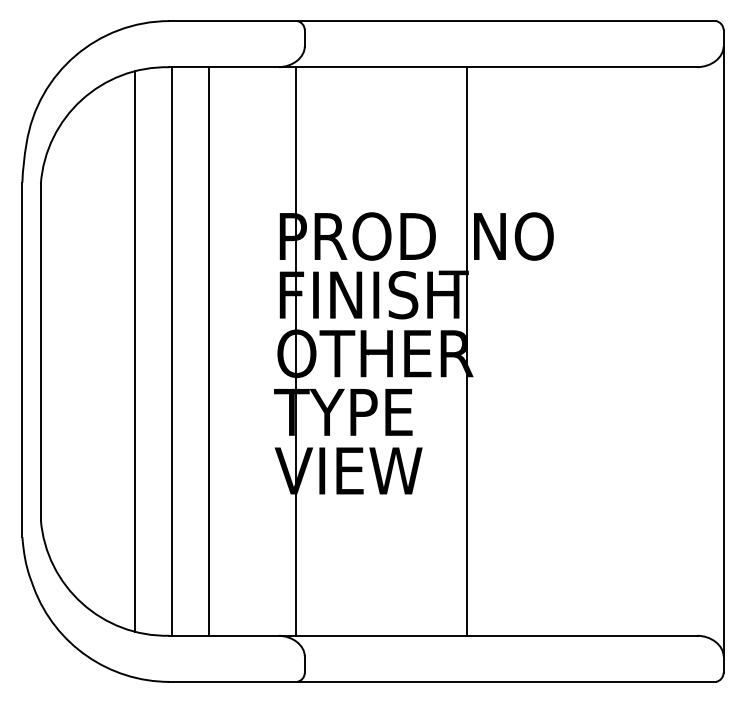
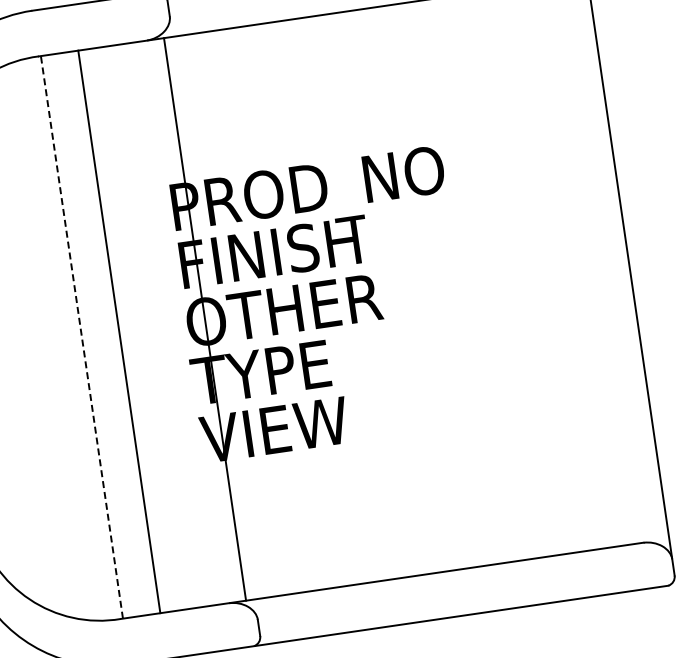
line: (171, 350) -> (81, 336), solid -> dashed
line: (135, 351) -> (46, 342), removed
line: (467, 351) -> (374, 294), removed

